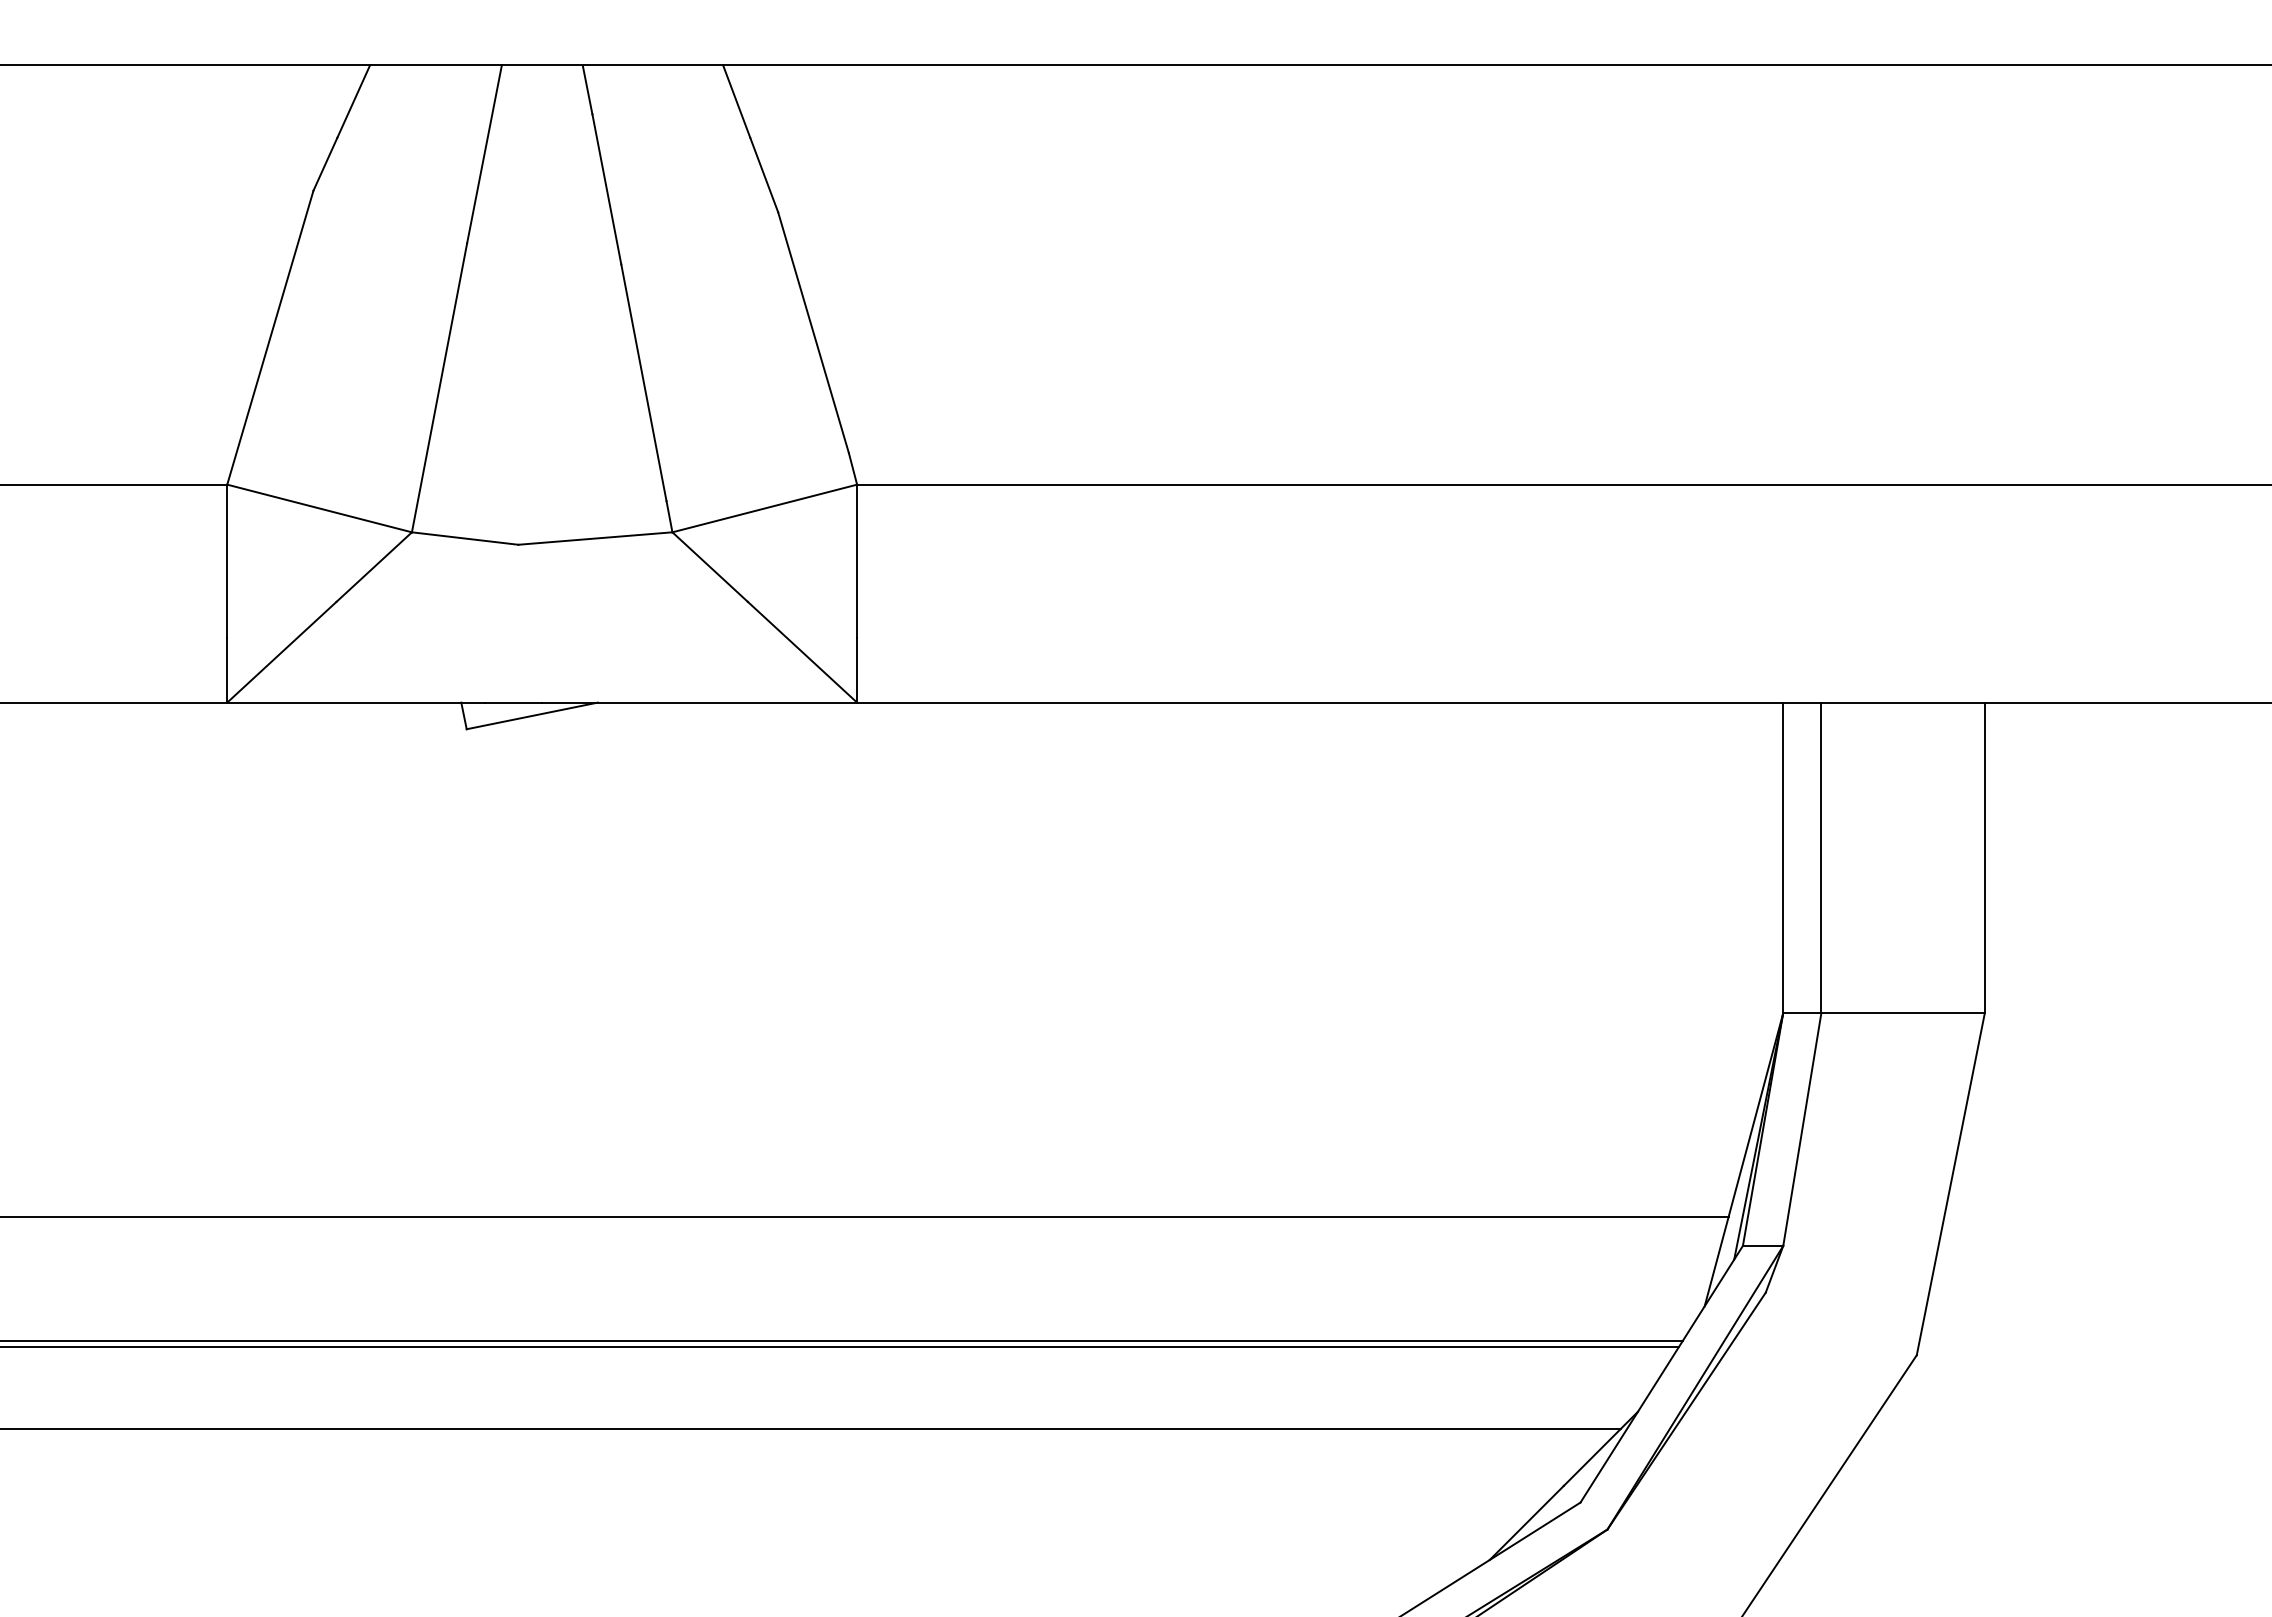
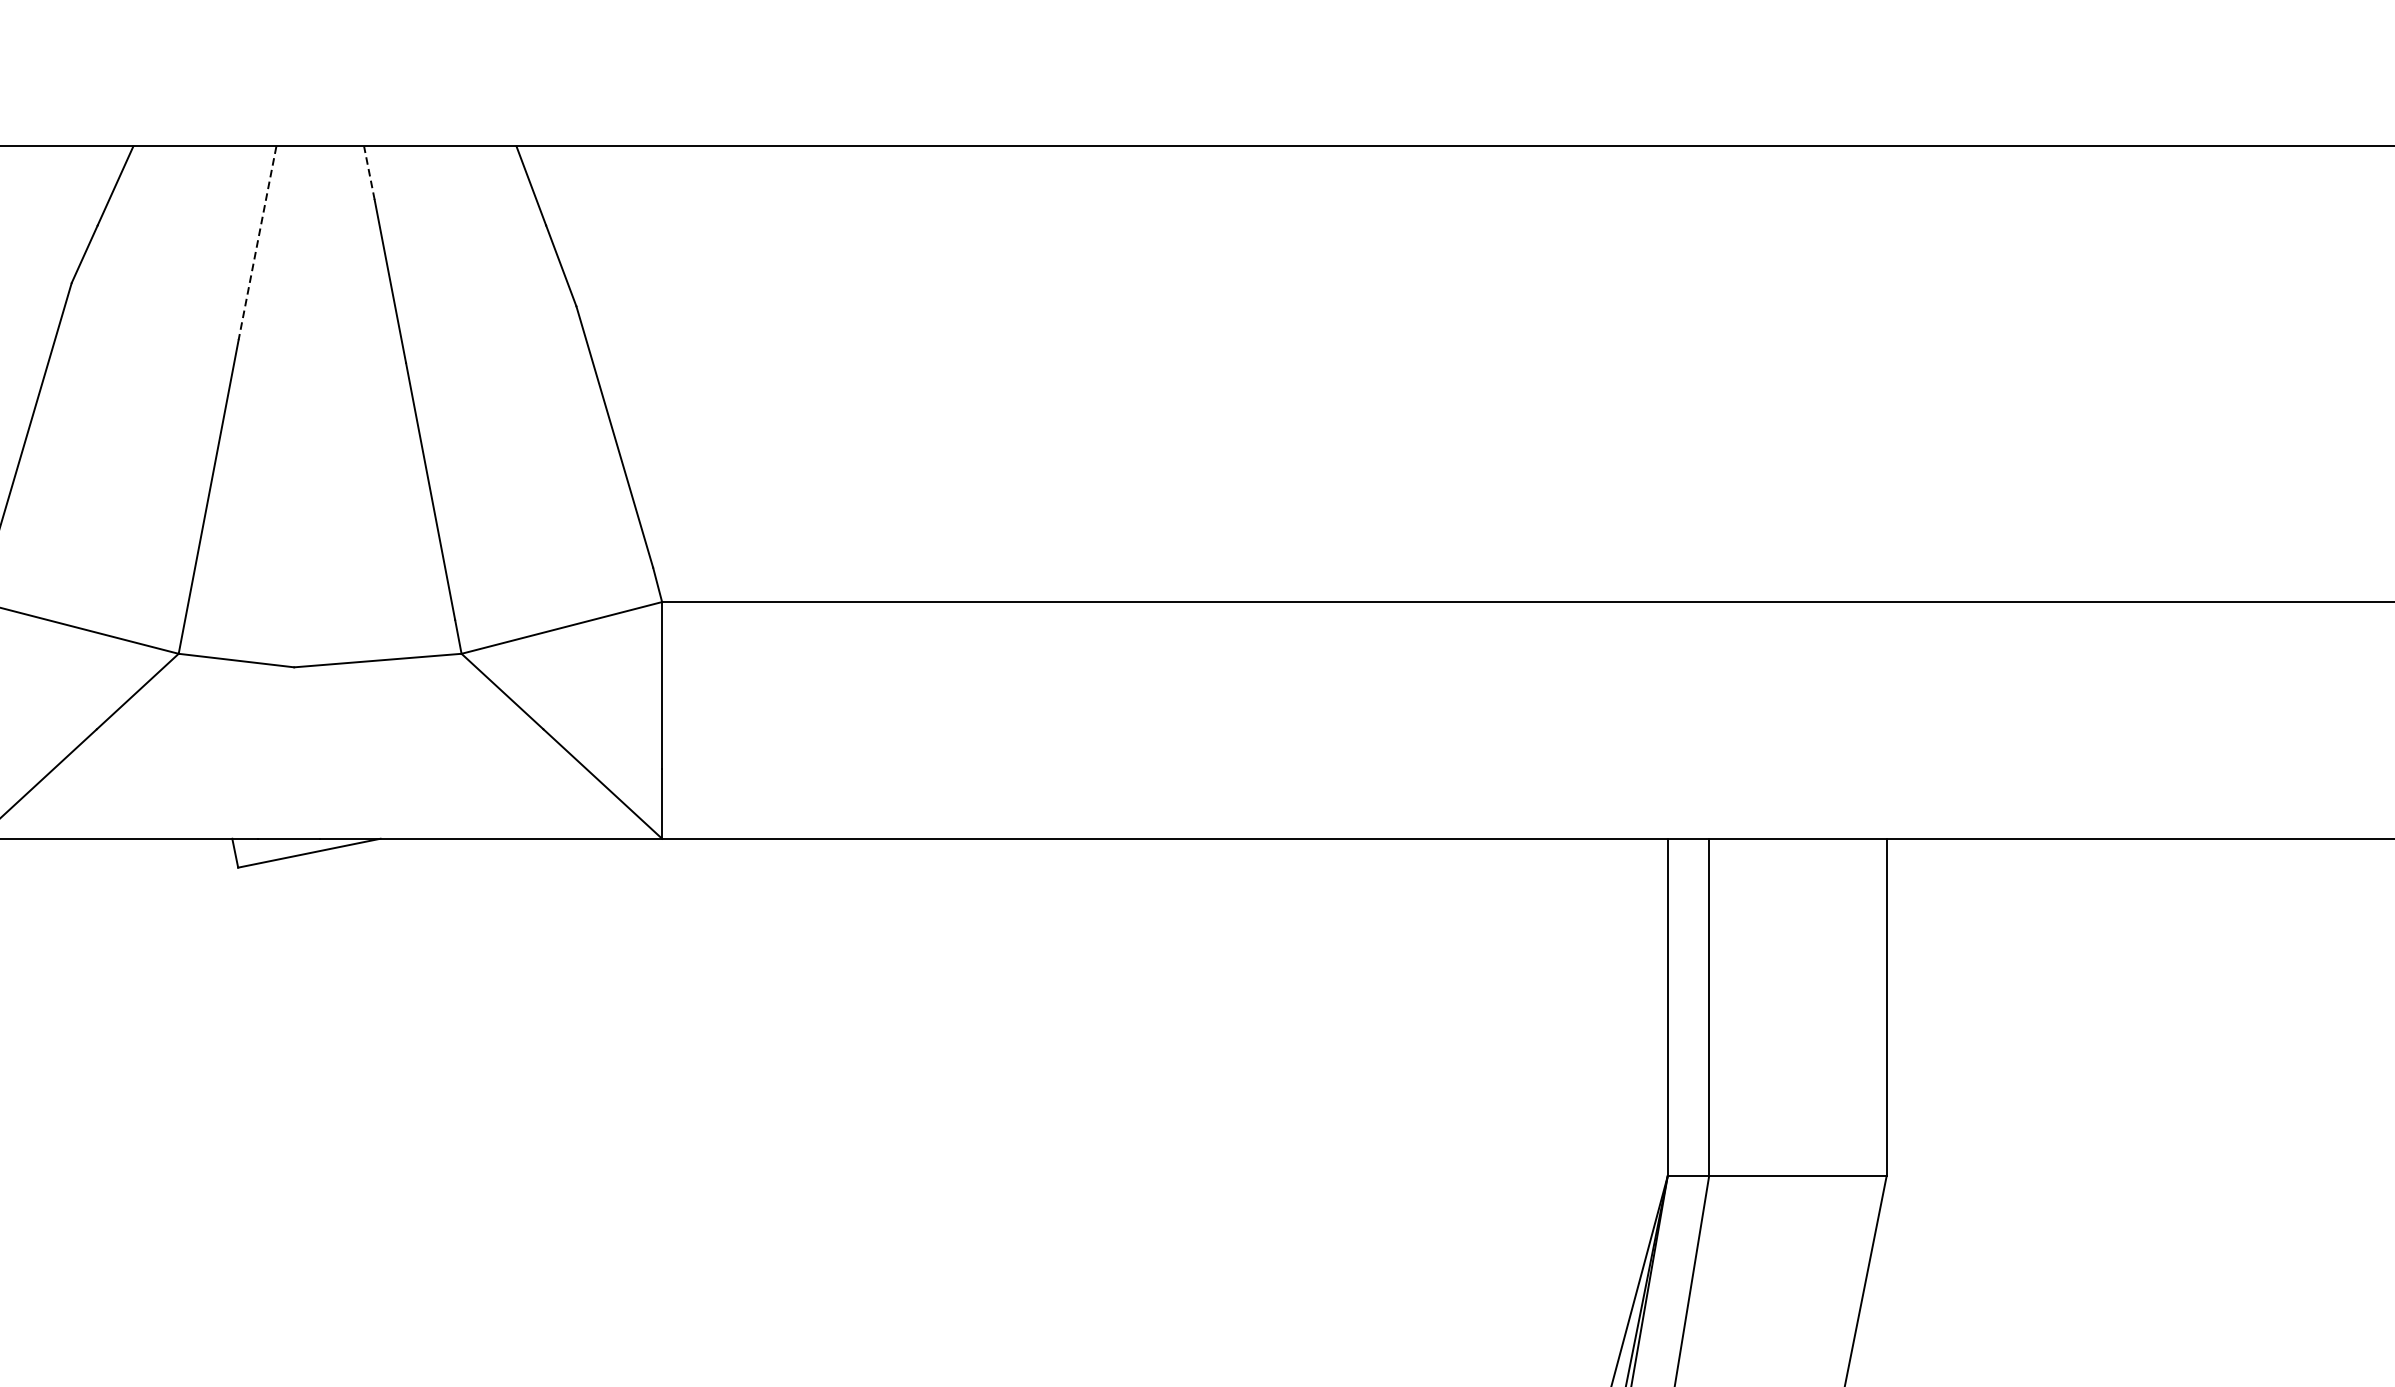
line: (587, 89) -> (369, 172), solid -> dashed
line: (484, 154) -> (257, 243), solid -> dashed

